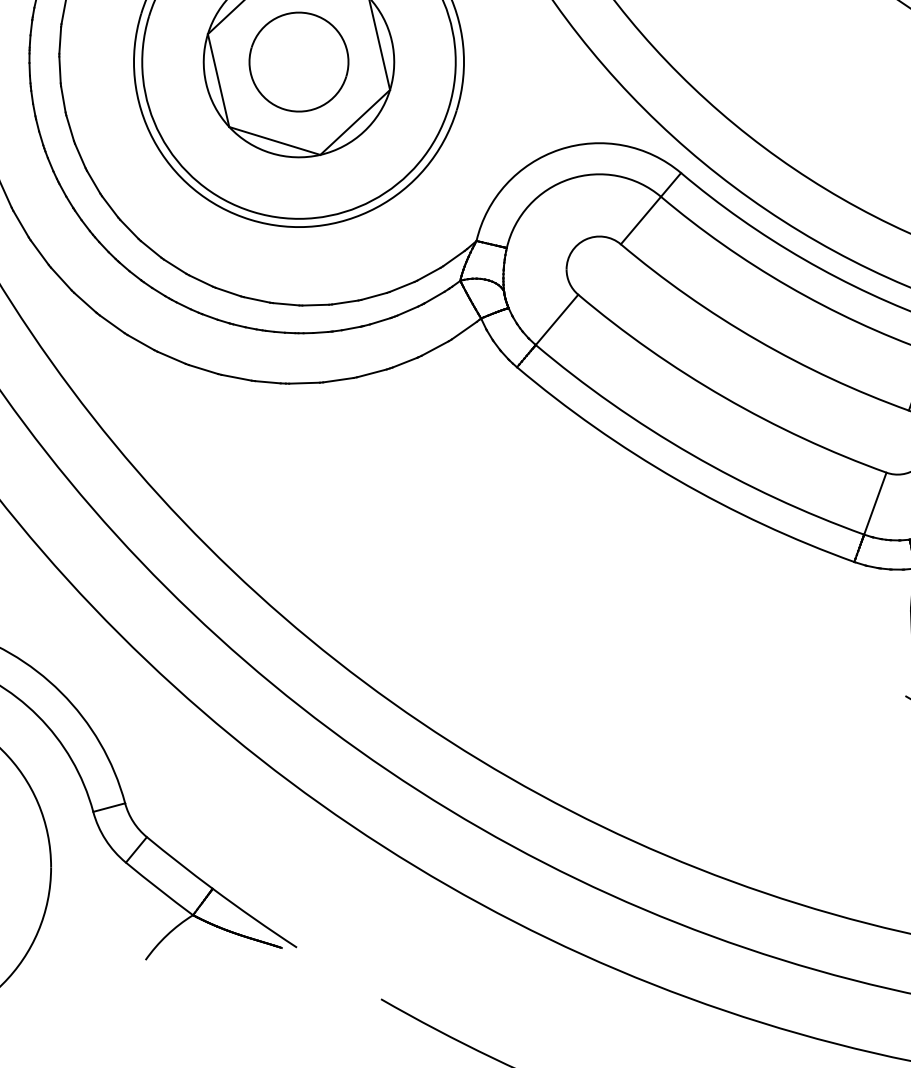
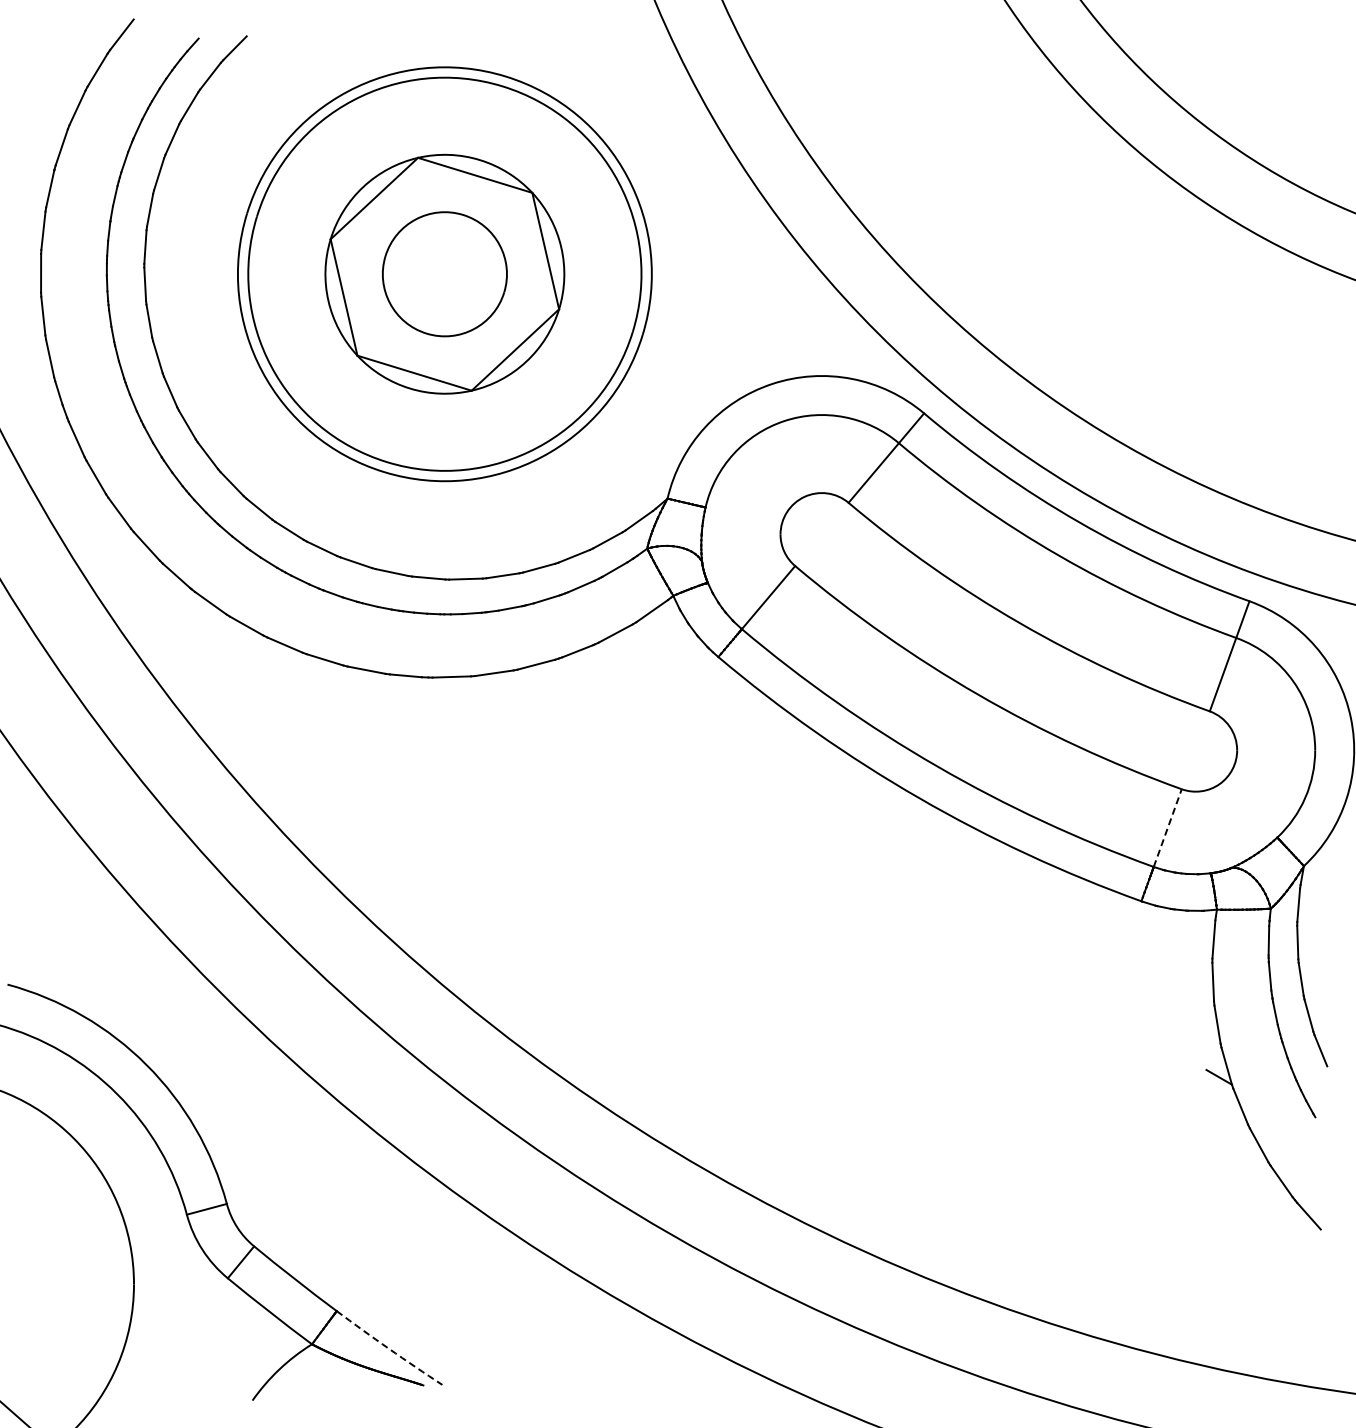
line: (875, 503) -> (1167, 827), solid -> dashed
arc: (254, 918) -> (389, 1348), solid -> dashed

